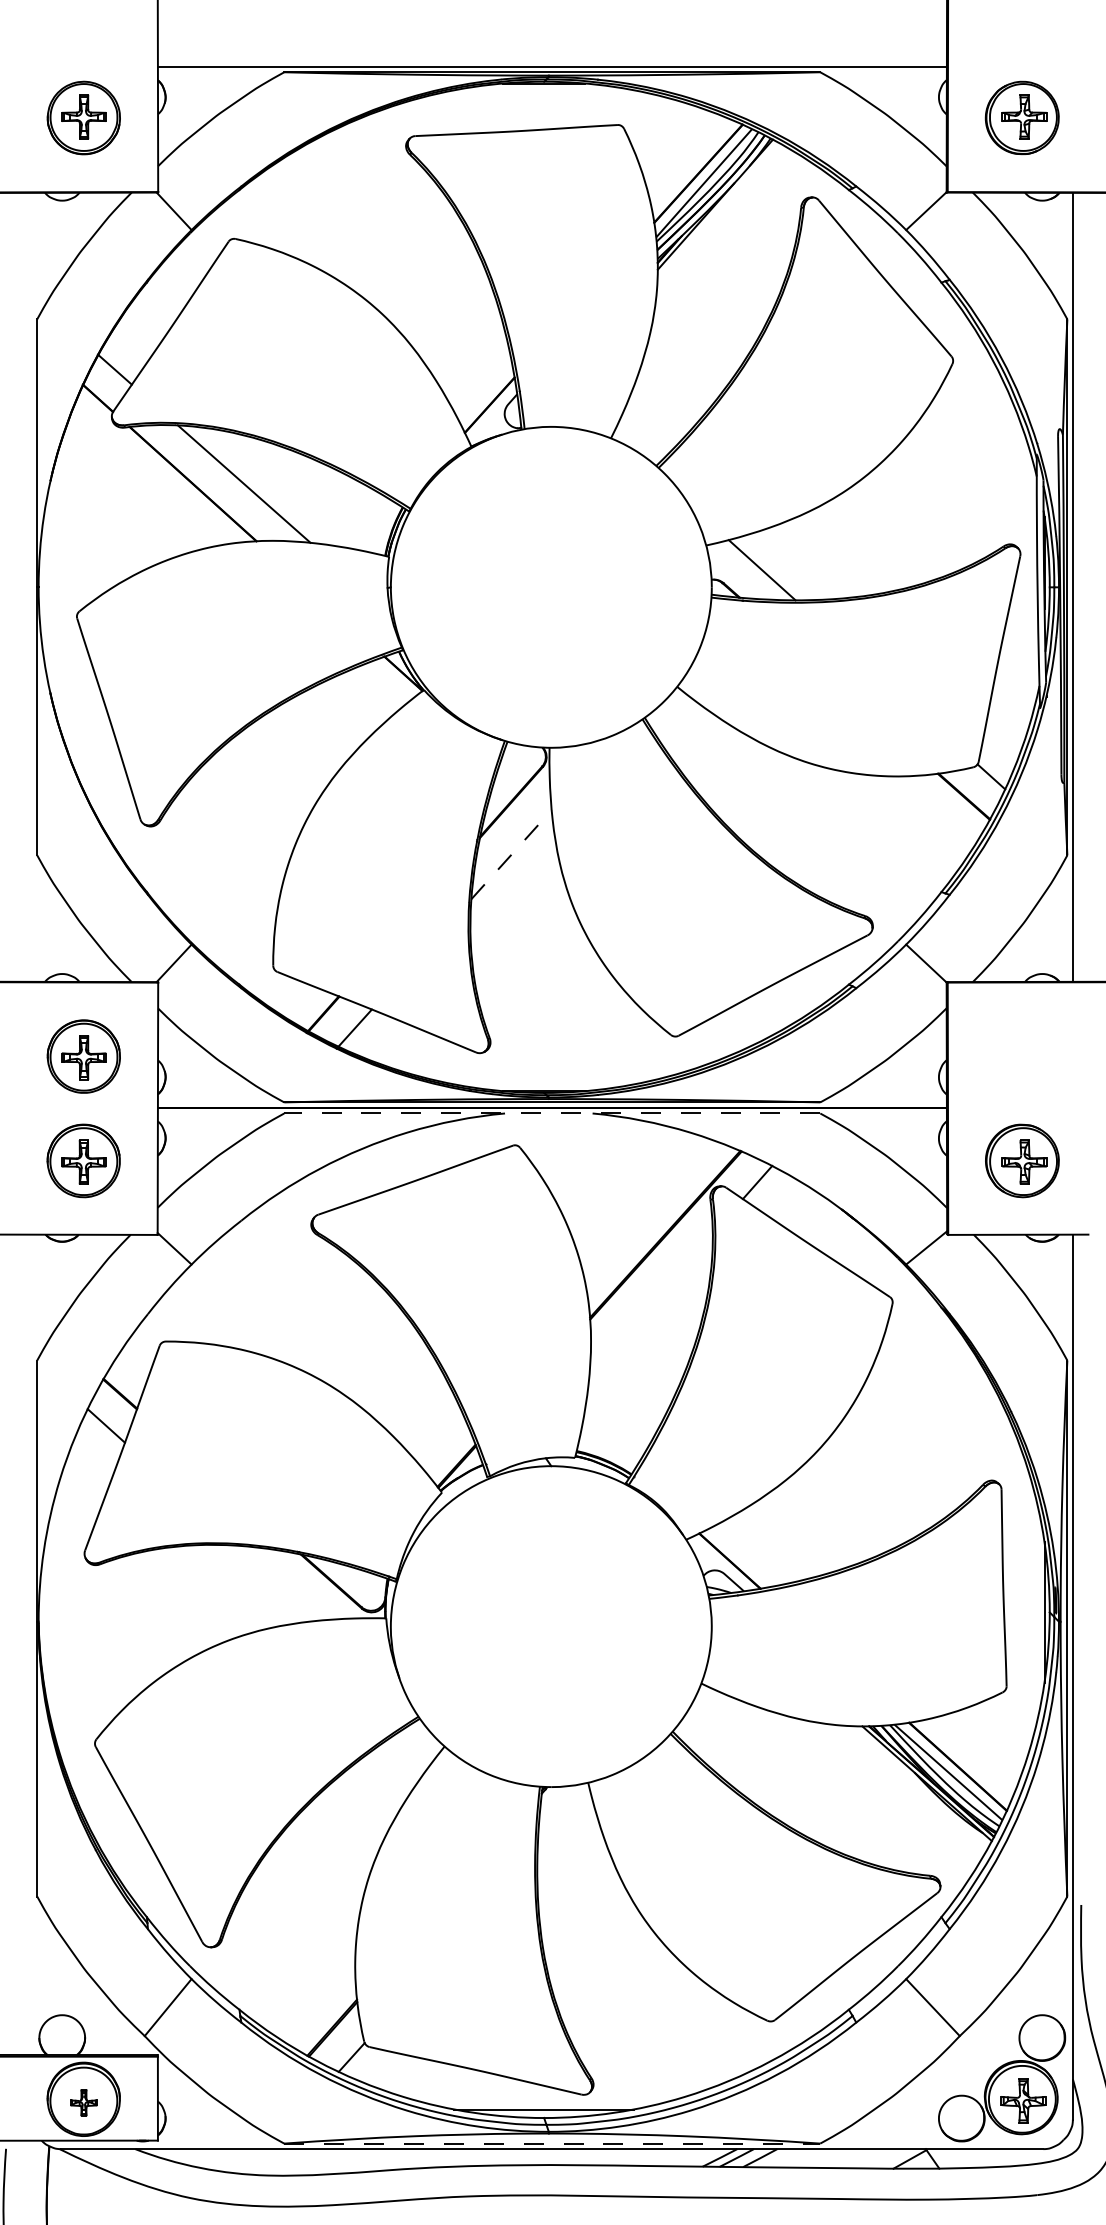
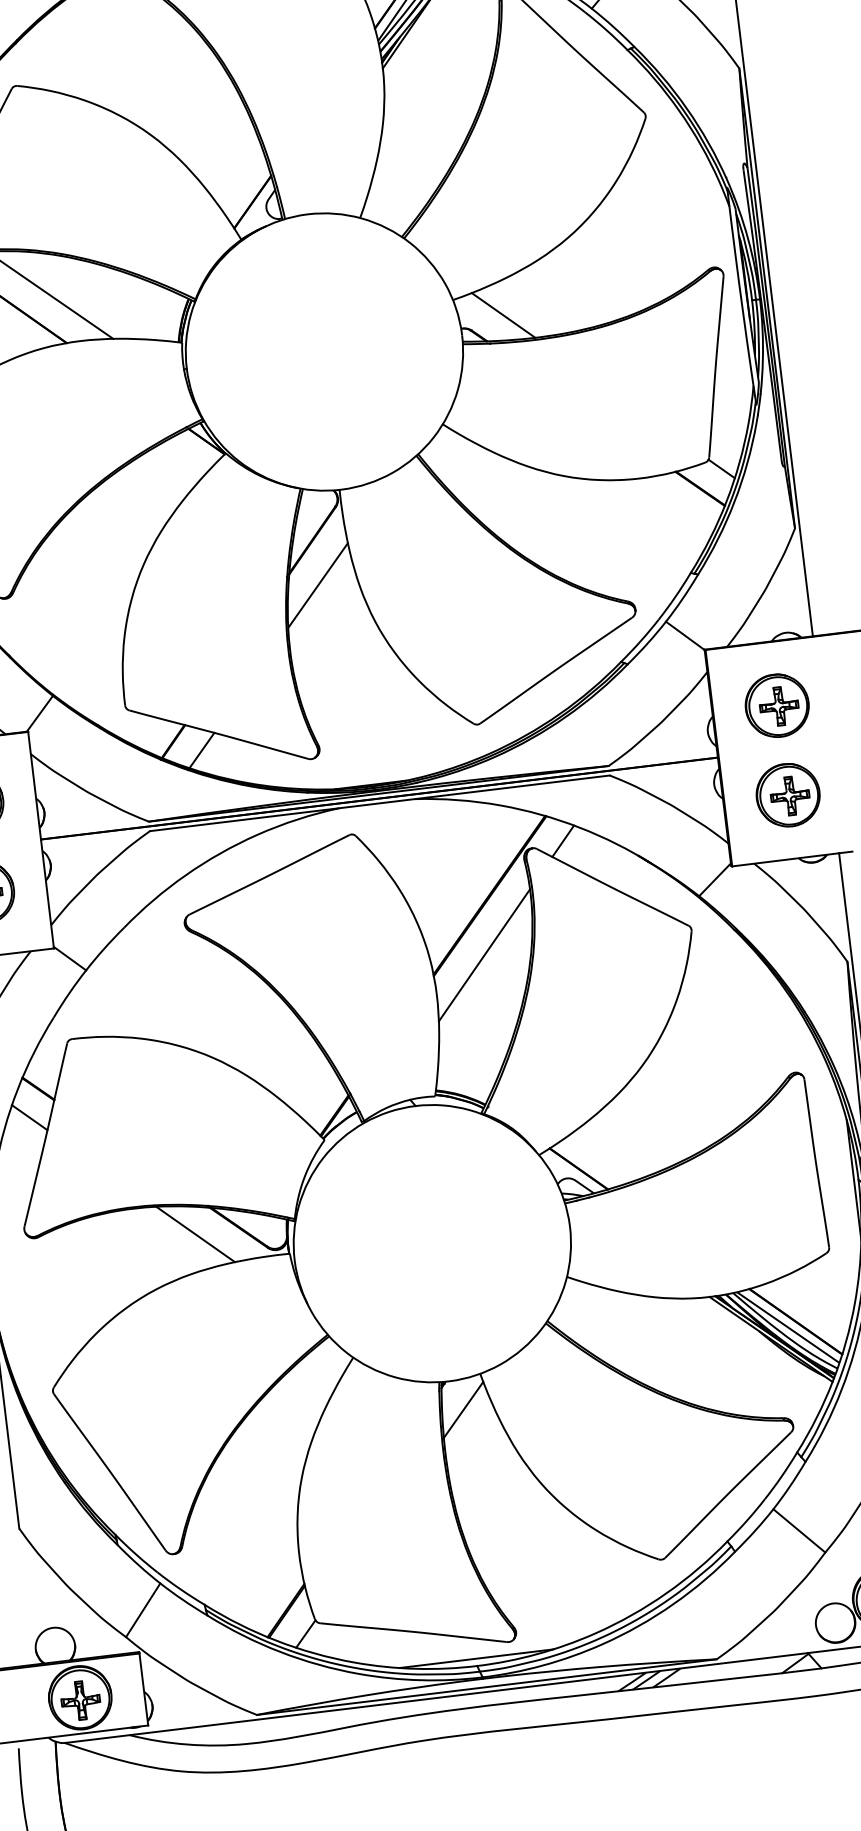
line: (511, 854) -> (318, 585), dashed -> solid
part: (1021, 1056) -> (776, 705), added
line: (551, 1113) -> (379, 803), dashed -> solid
line: (650, 1302) -> (483, 955), added
line: (280, 1582) -> (195, 1233), added
line: (563, 1821) -> (463, 1409), added
part: (83, 2102) -> (80, 1700), size x1.67
line: (552, 2143) -> (487, 1687), dashed -> solid

